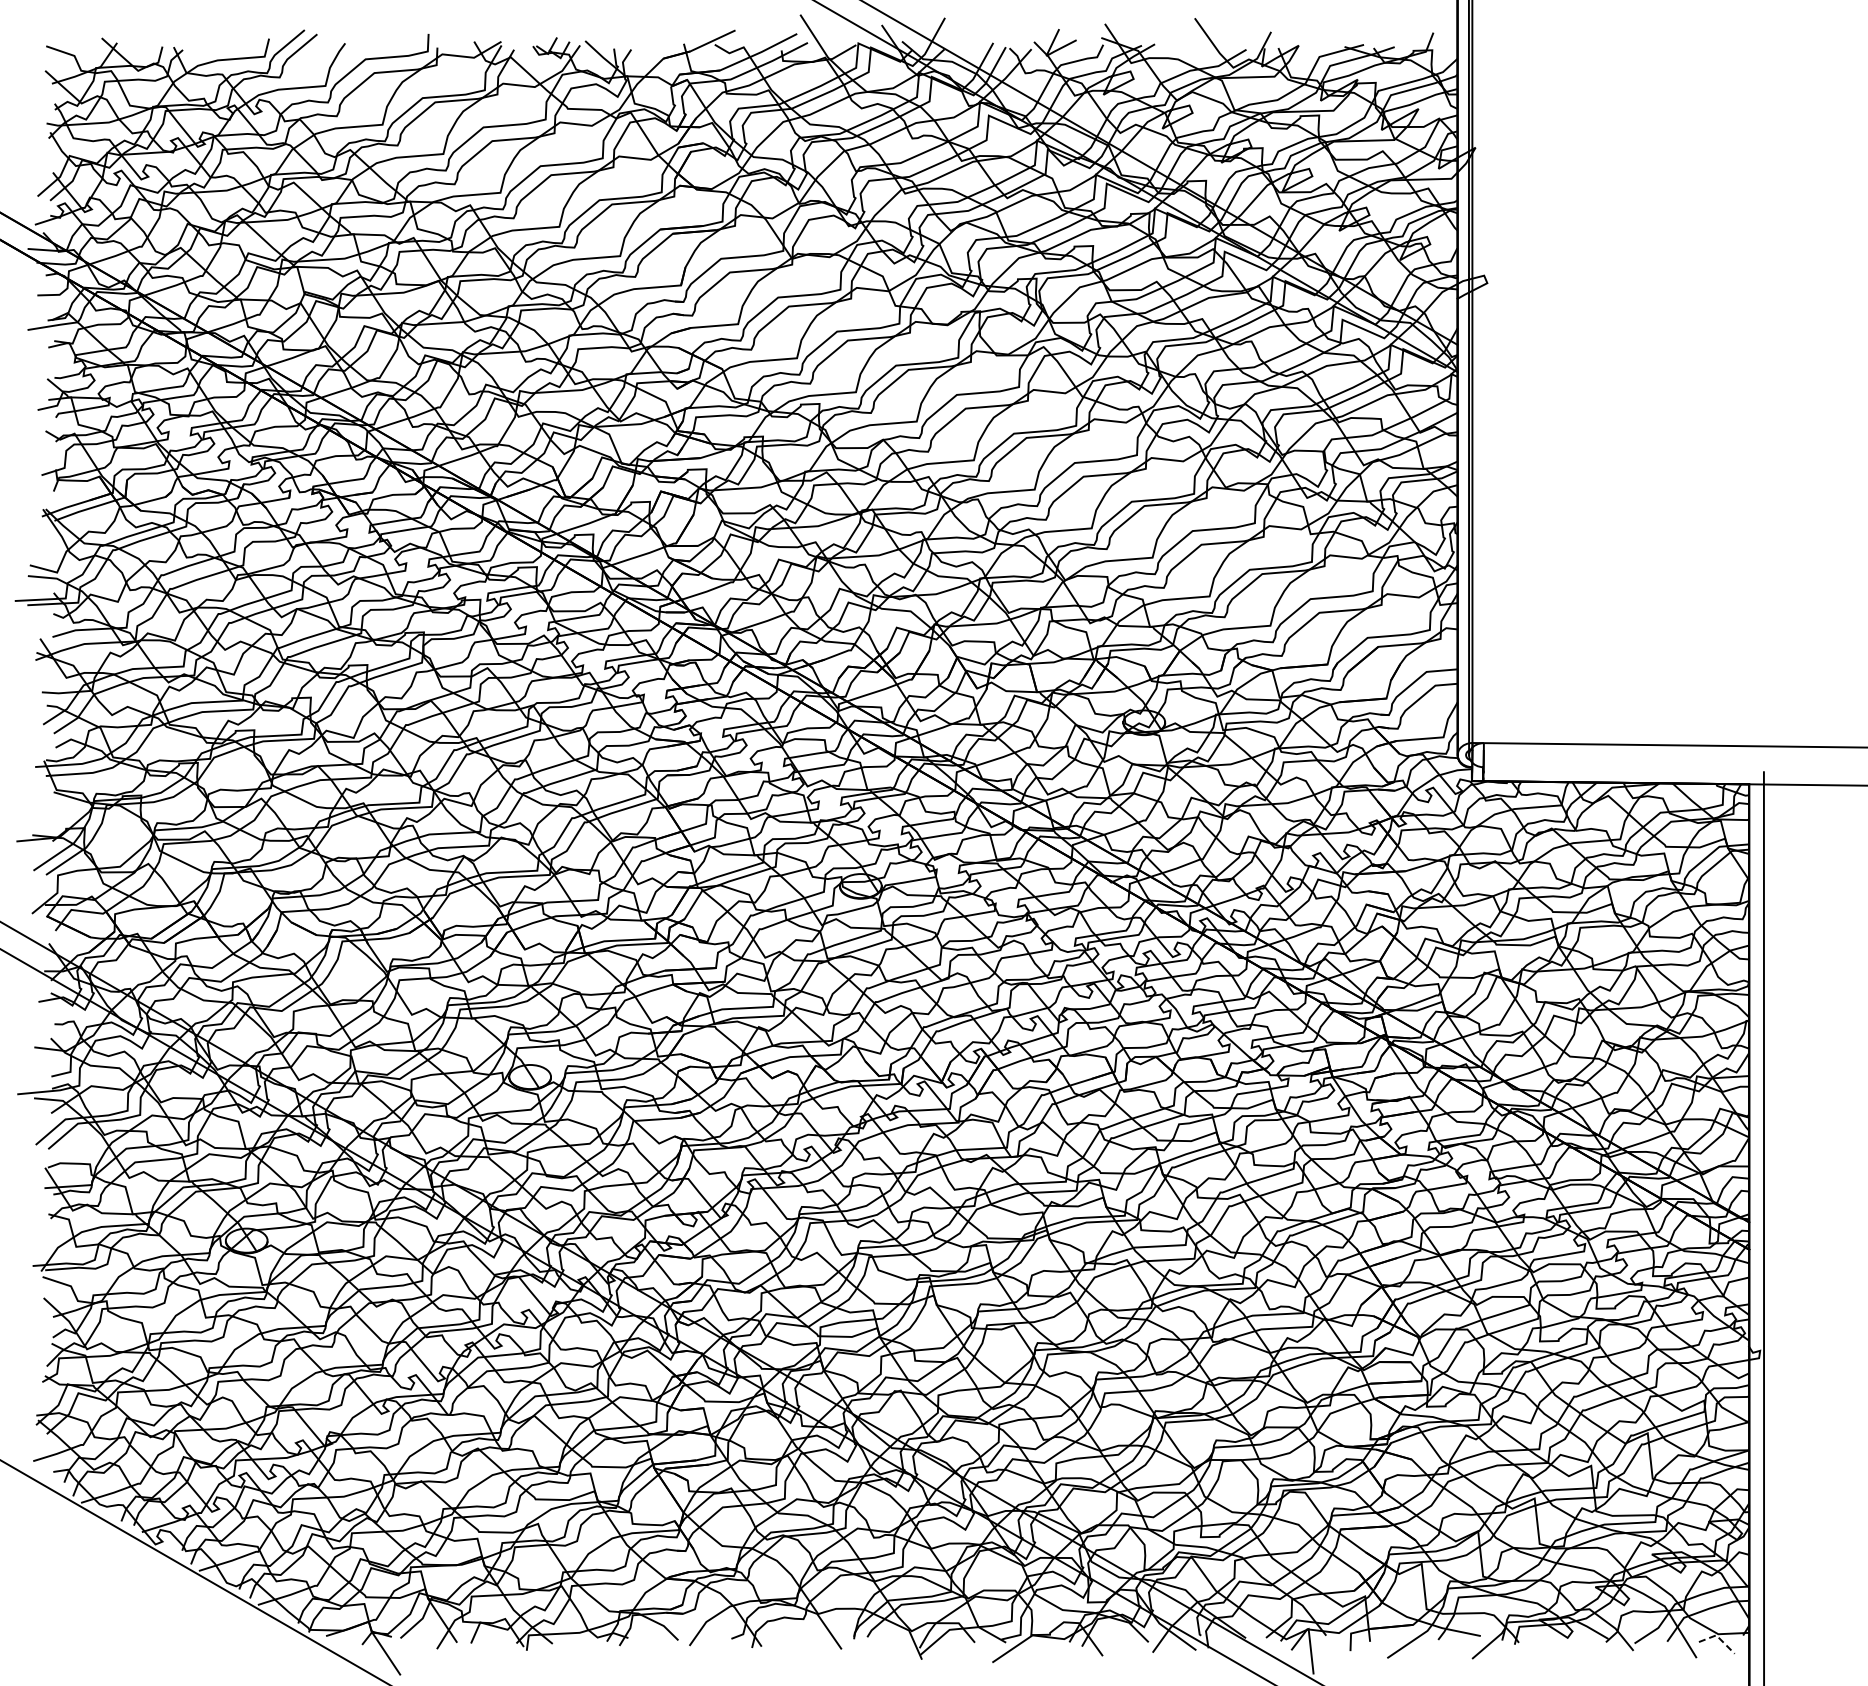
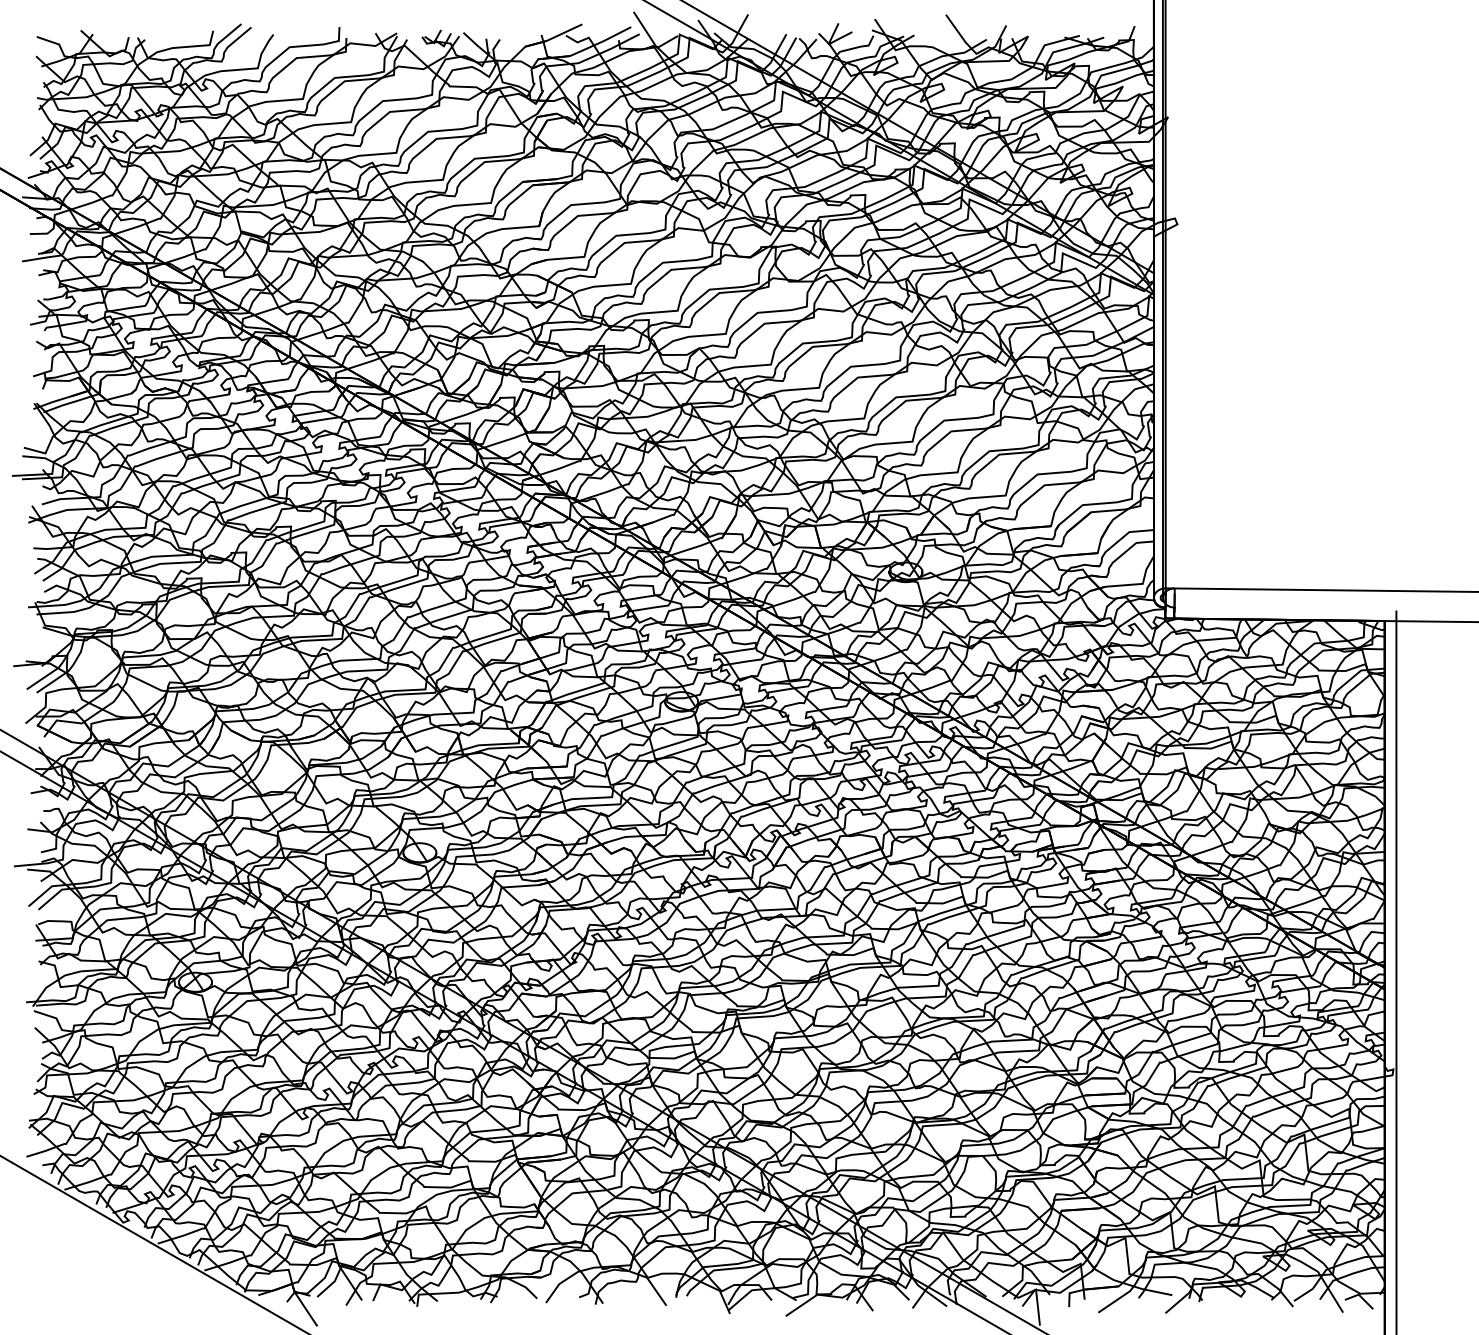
line: (1719, 1638) -> (1361, 1297), dashed -> solid

